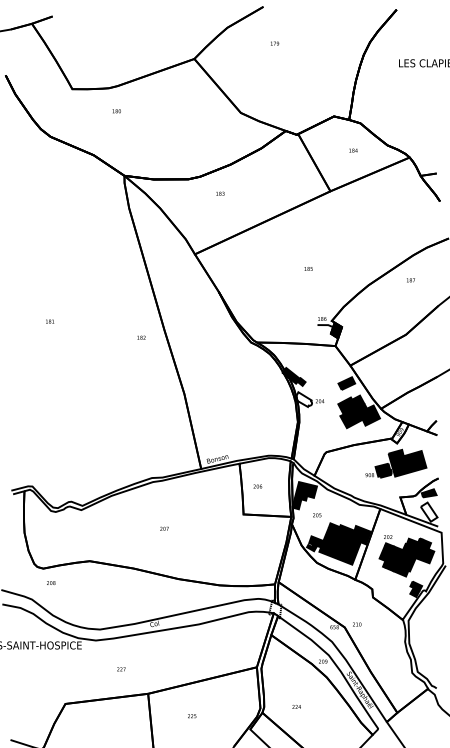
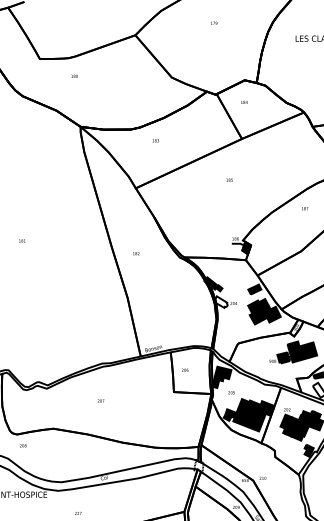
text: (275, 43) -> (214, 23), moved
text: (353, 150) -> (244, 102), moved
text: (308, 268) -> (229, 179), moved
text: (141, 337) -> (136, 253), moved
text: (164, 528) -> (101, 400), moved

